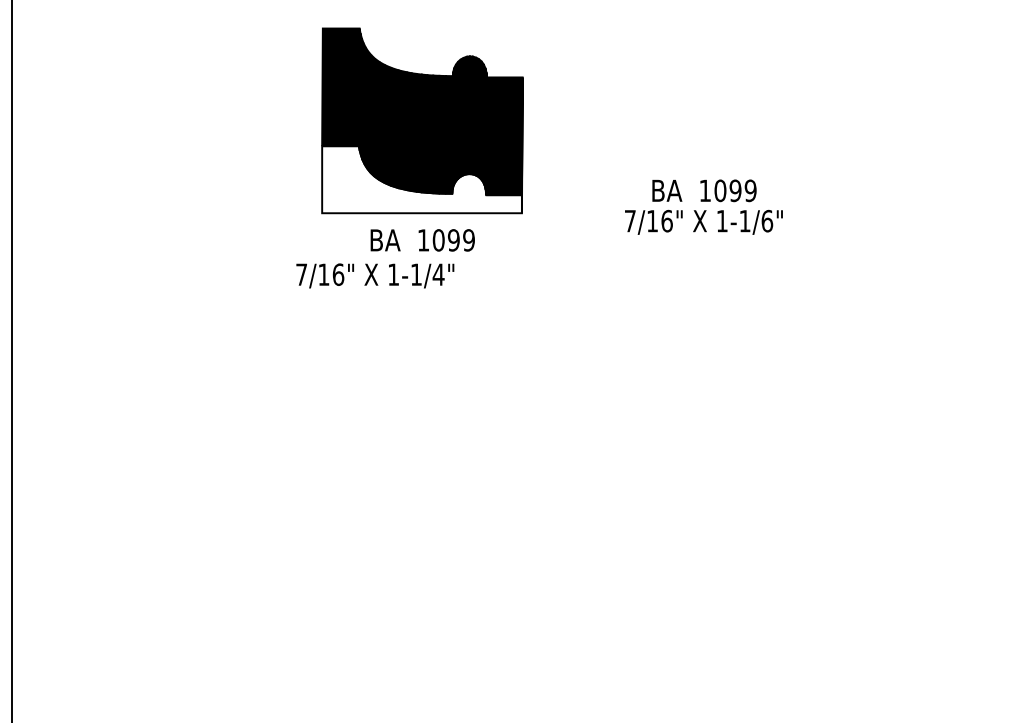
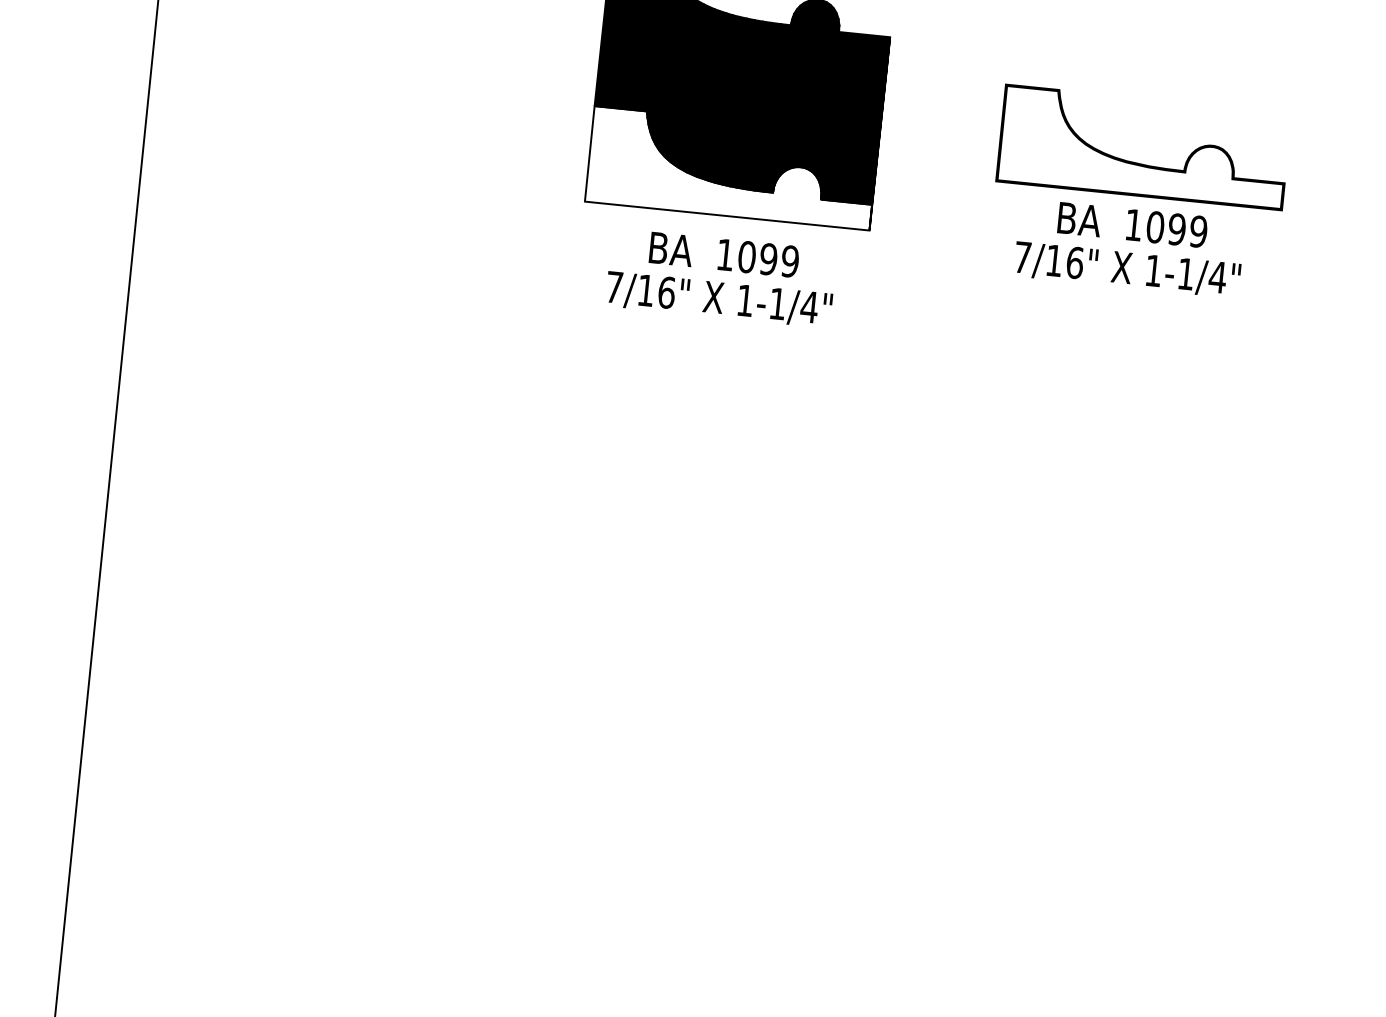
part: (706, 147) -> (1141, 163), added
text: (767, 220) -> (1218, 276), 1-1/6" -> 1-1/4"
text: (375, 275) -> (719, 299), moved

